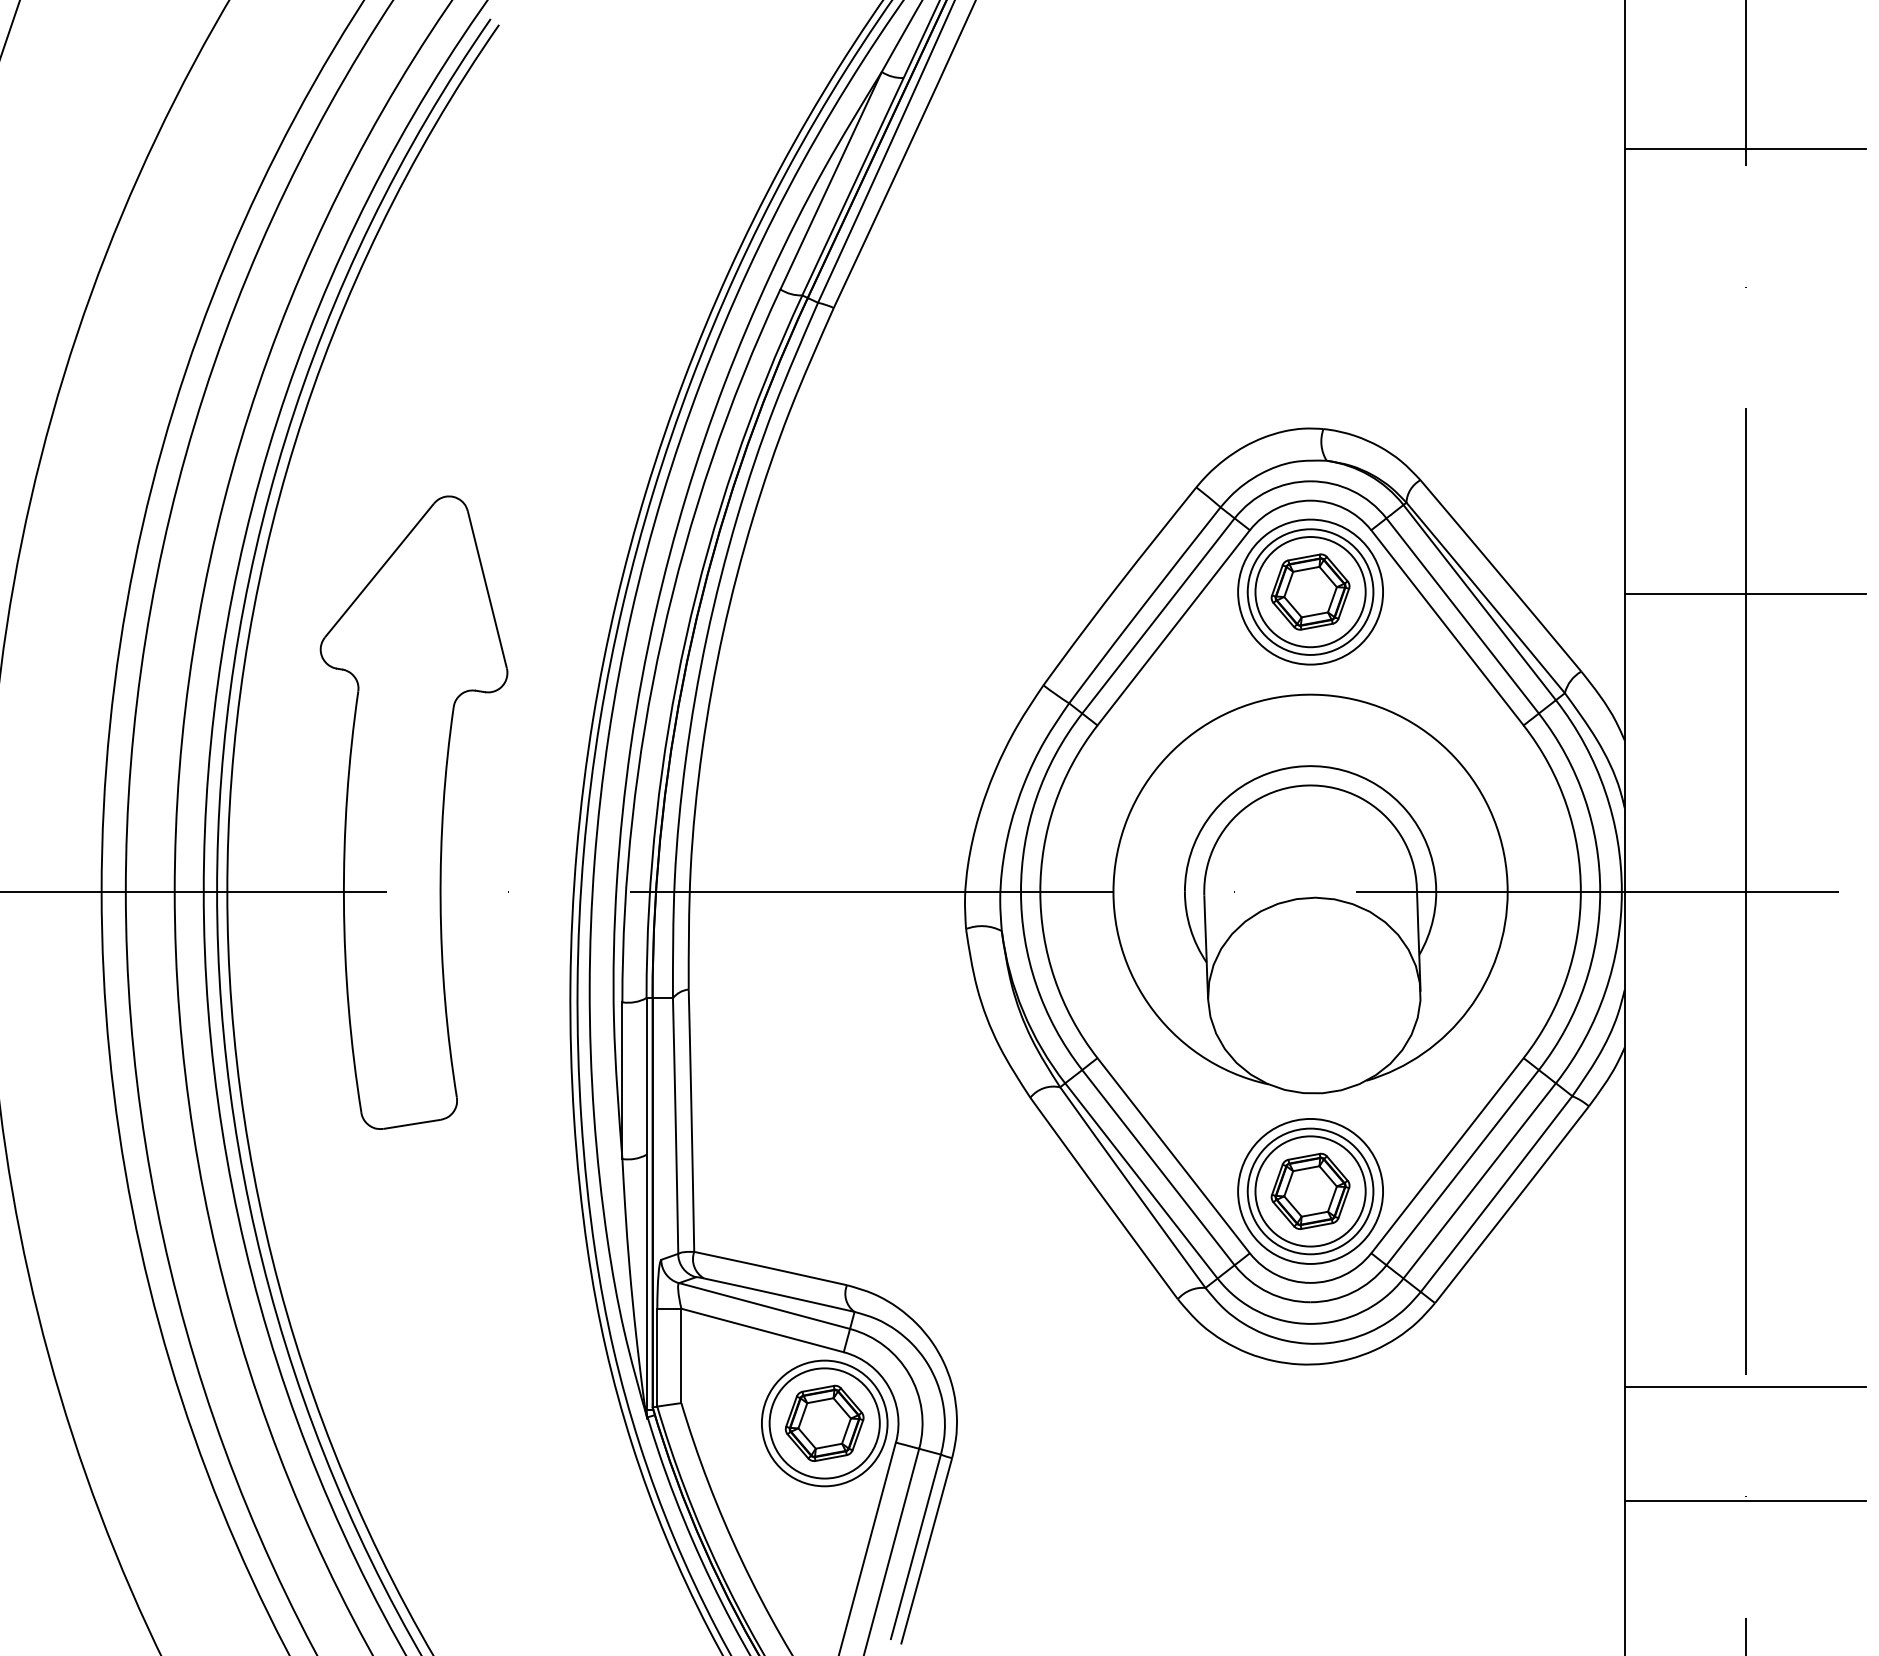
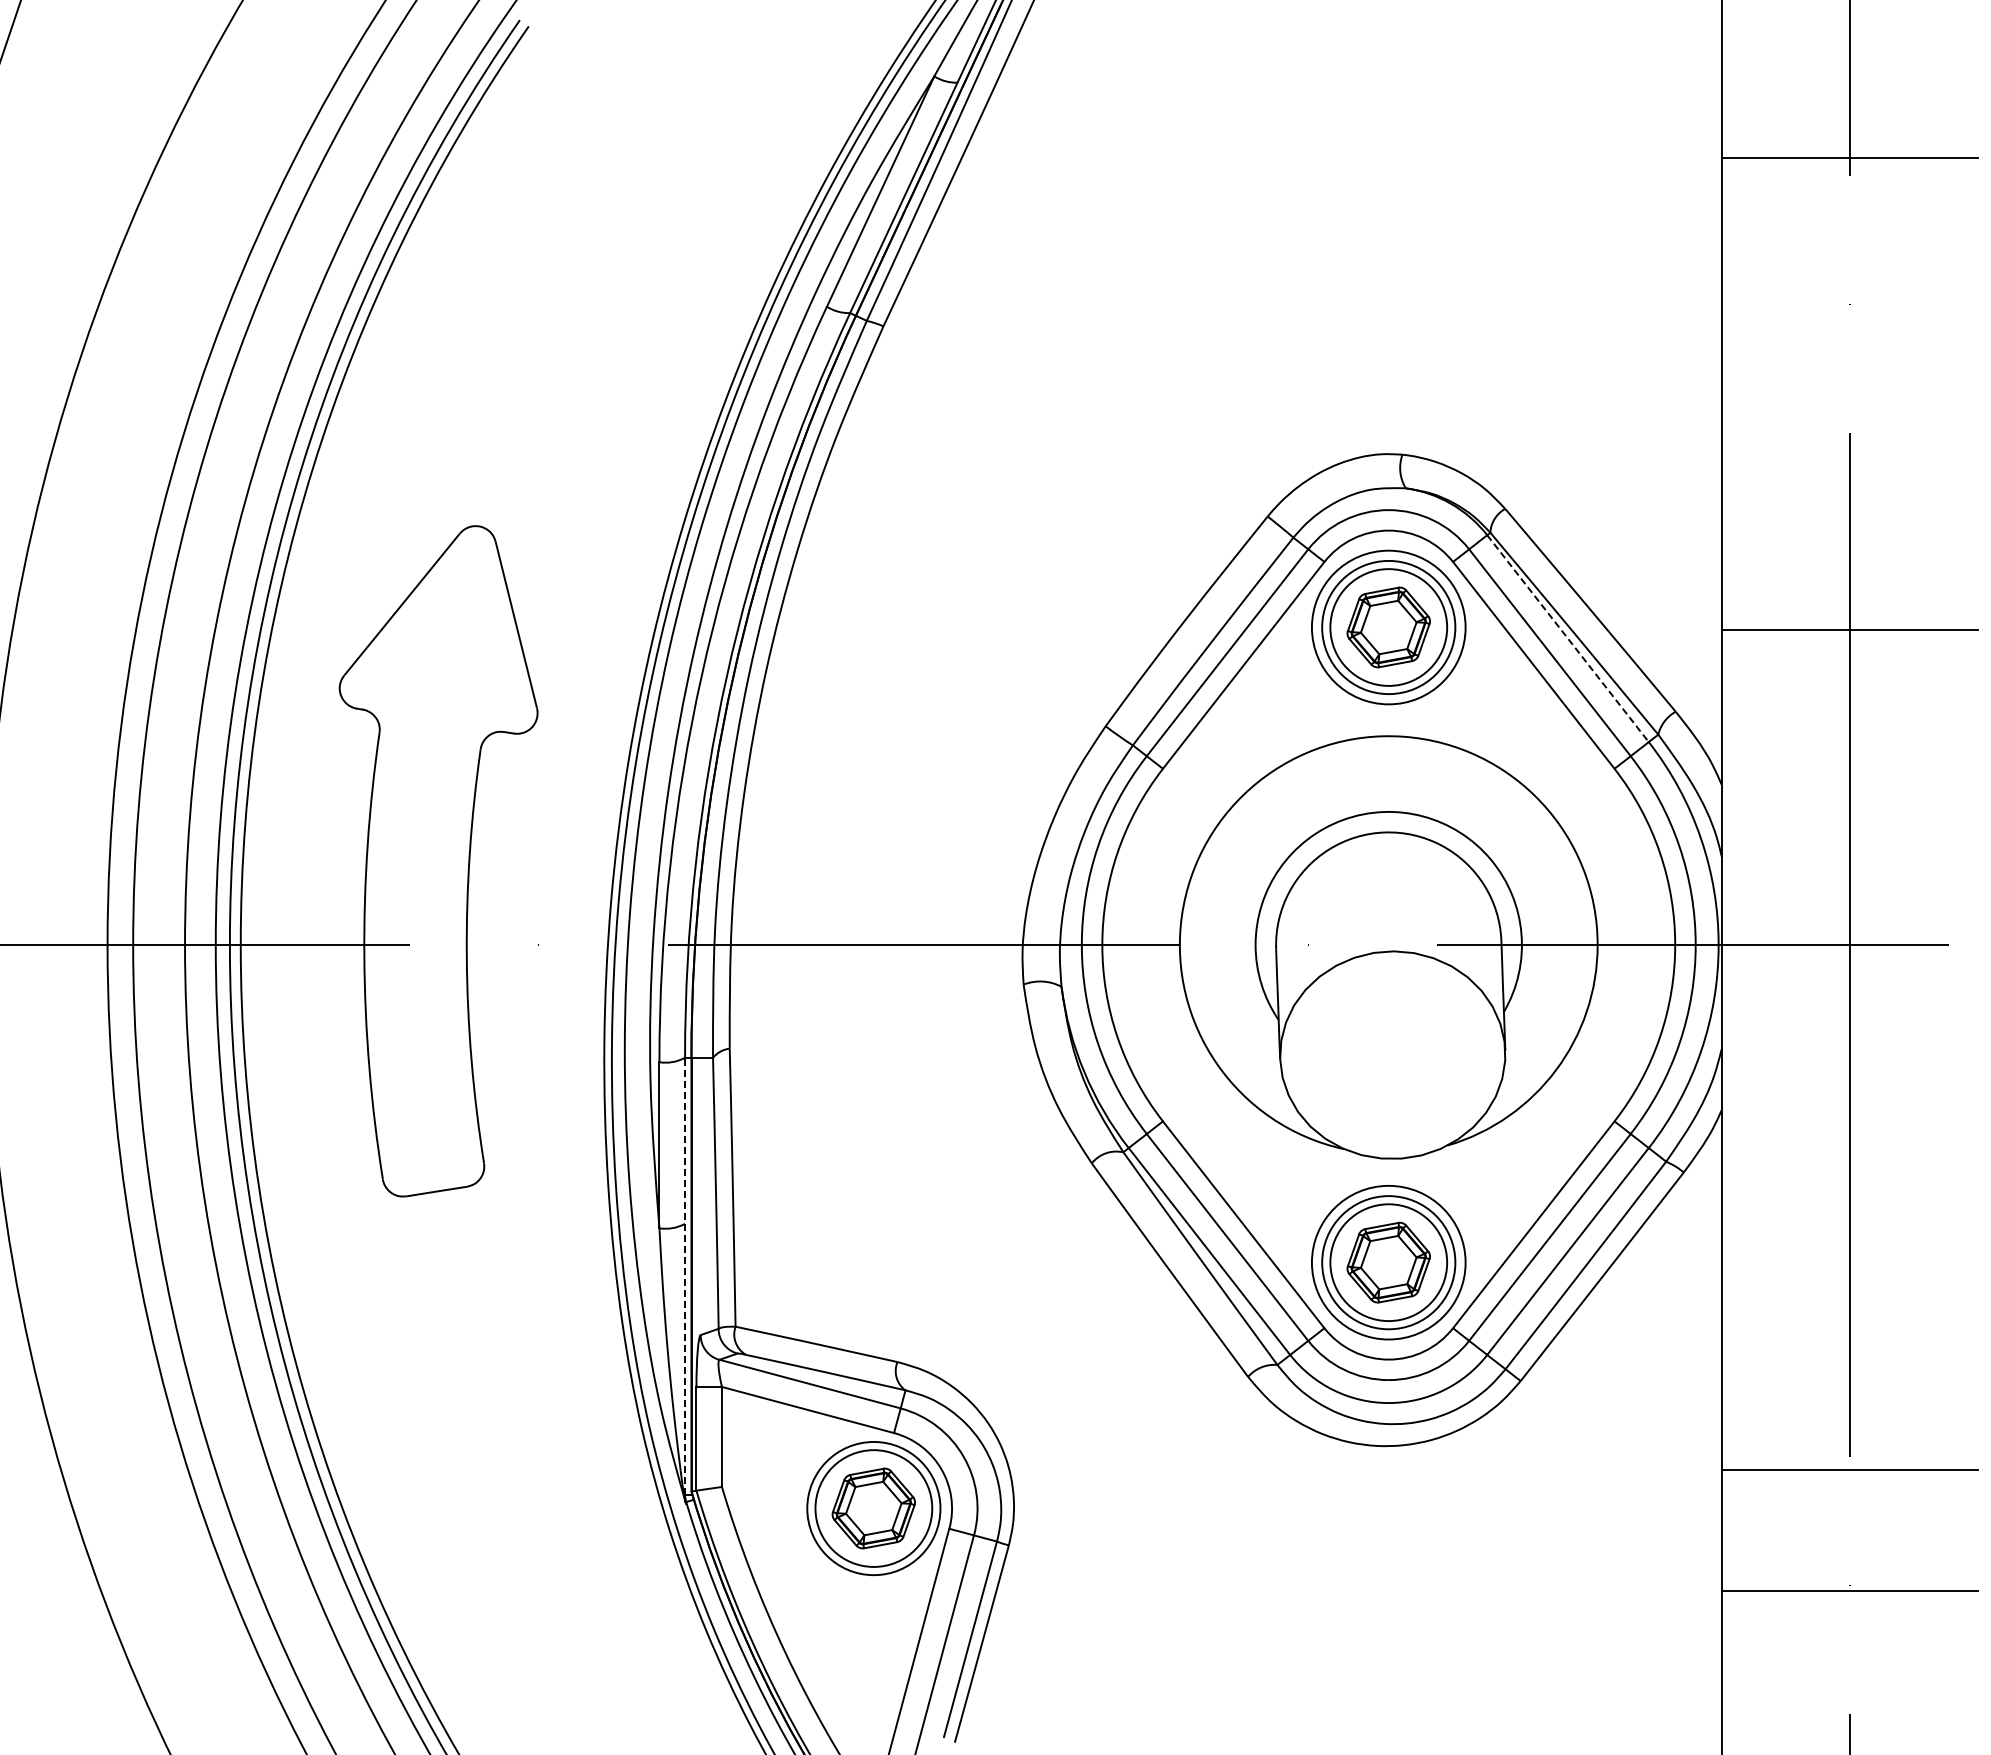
line: (1480, 603) -> (1568, 639), solid -> dashed
line: (646, 1203) -> (685, 1275), solid -> dashed

